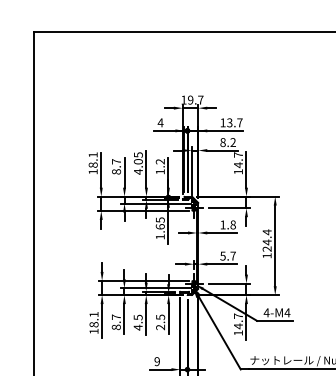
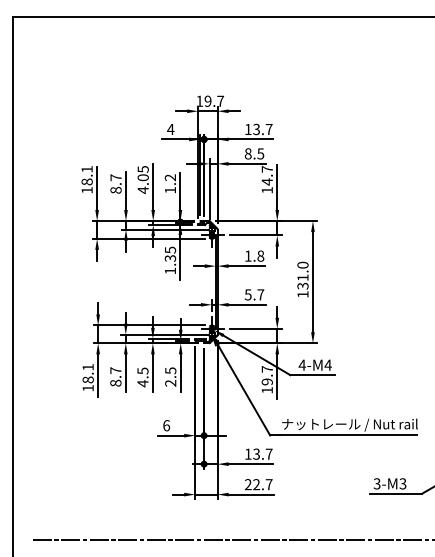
text: (232, 142) -> (260, 153), 8.2 -> 8.5
text: (160, 226) -> (170, 258), 1.65 -> 1.35
text: (266, 240) -> (302, 275), 124.4 -> 131.0
text: (237, 325) -> (266, 381), 14.7 -> 19.7
text: (157, 361) -> (166, 425), 9 -> 6

